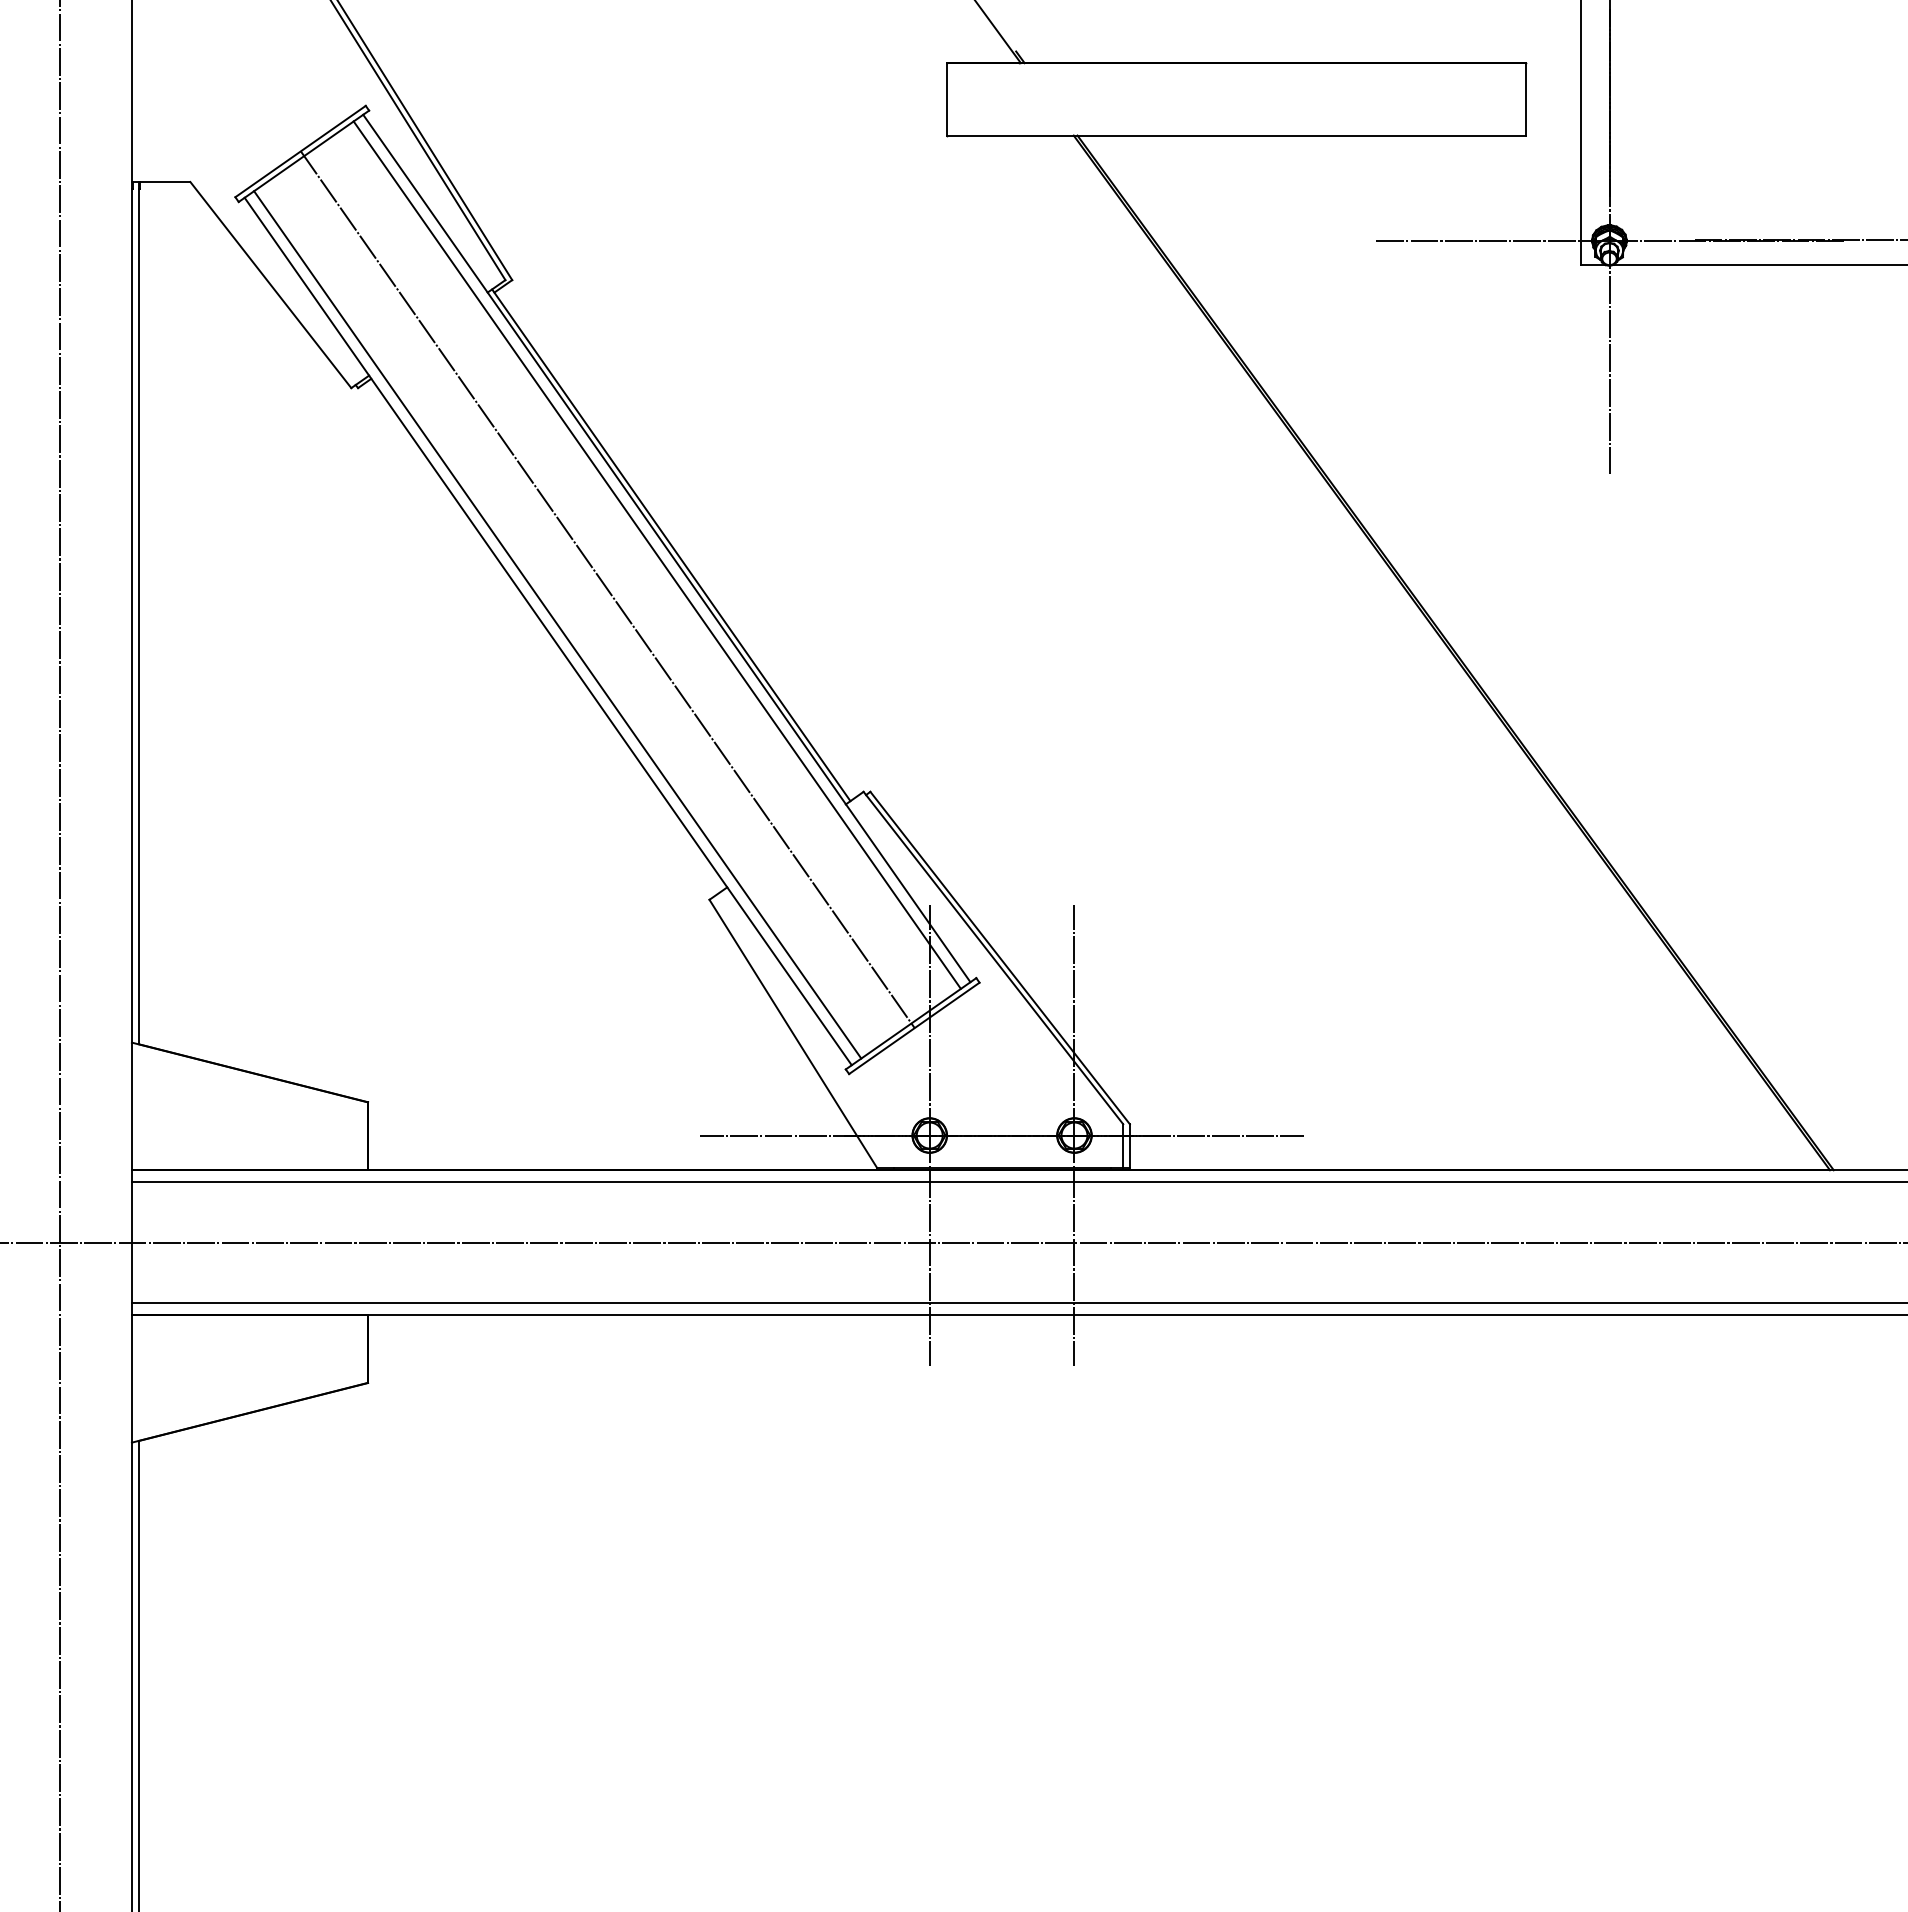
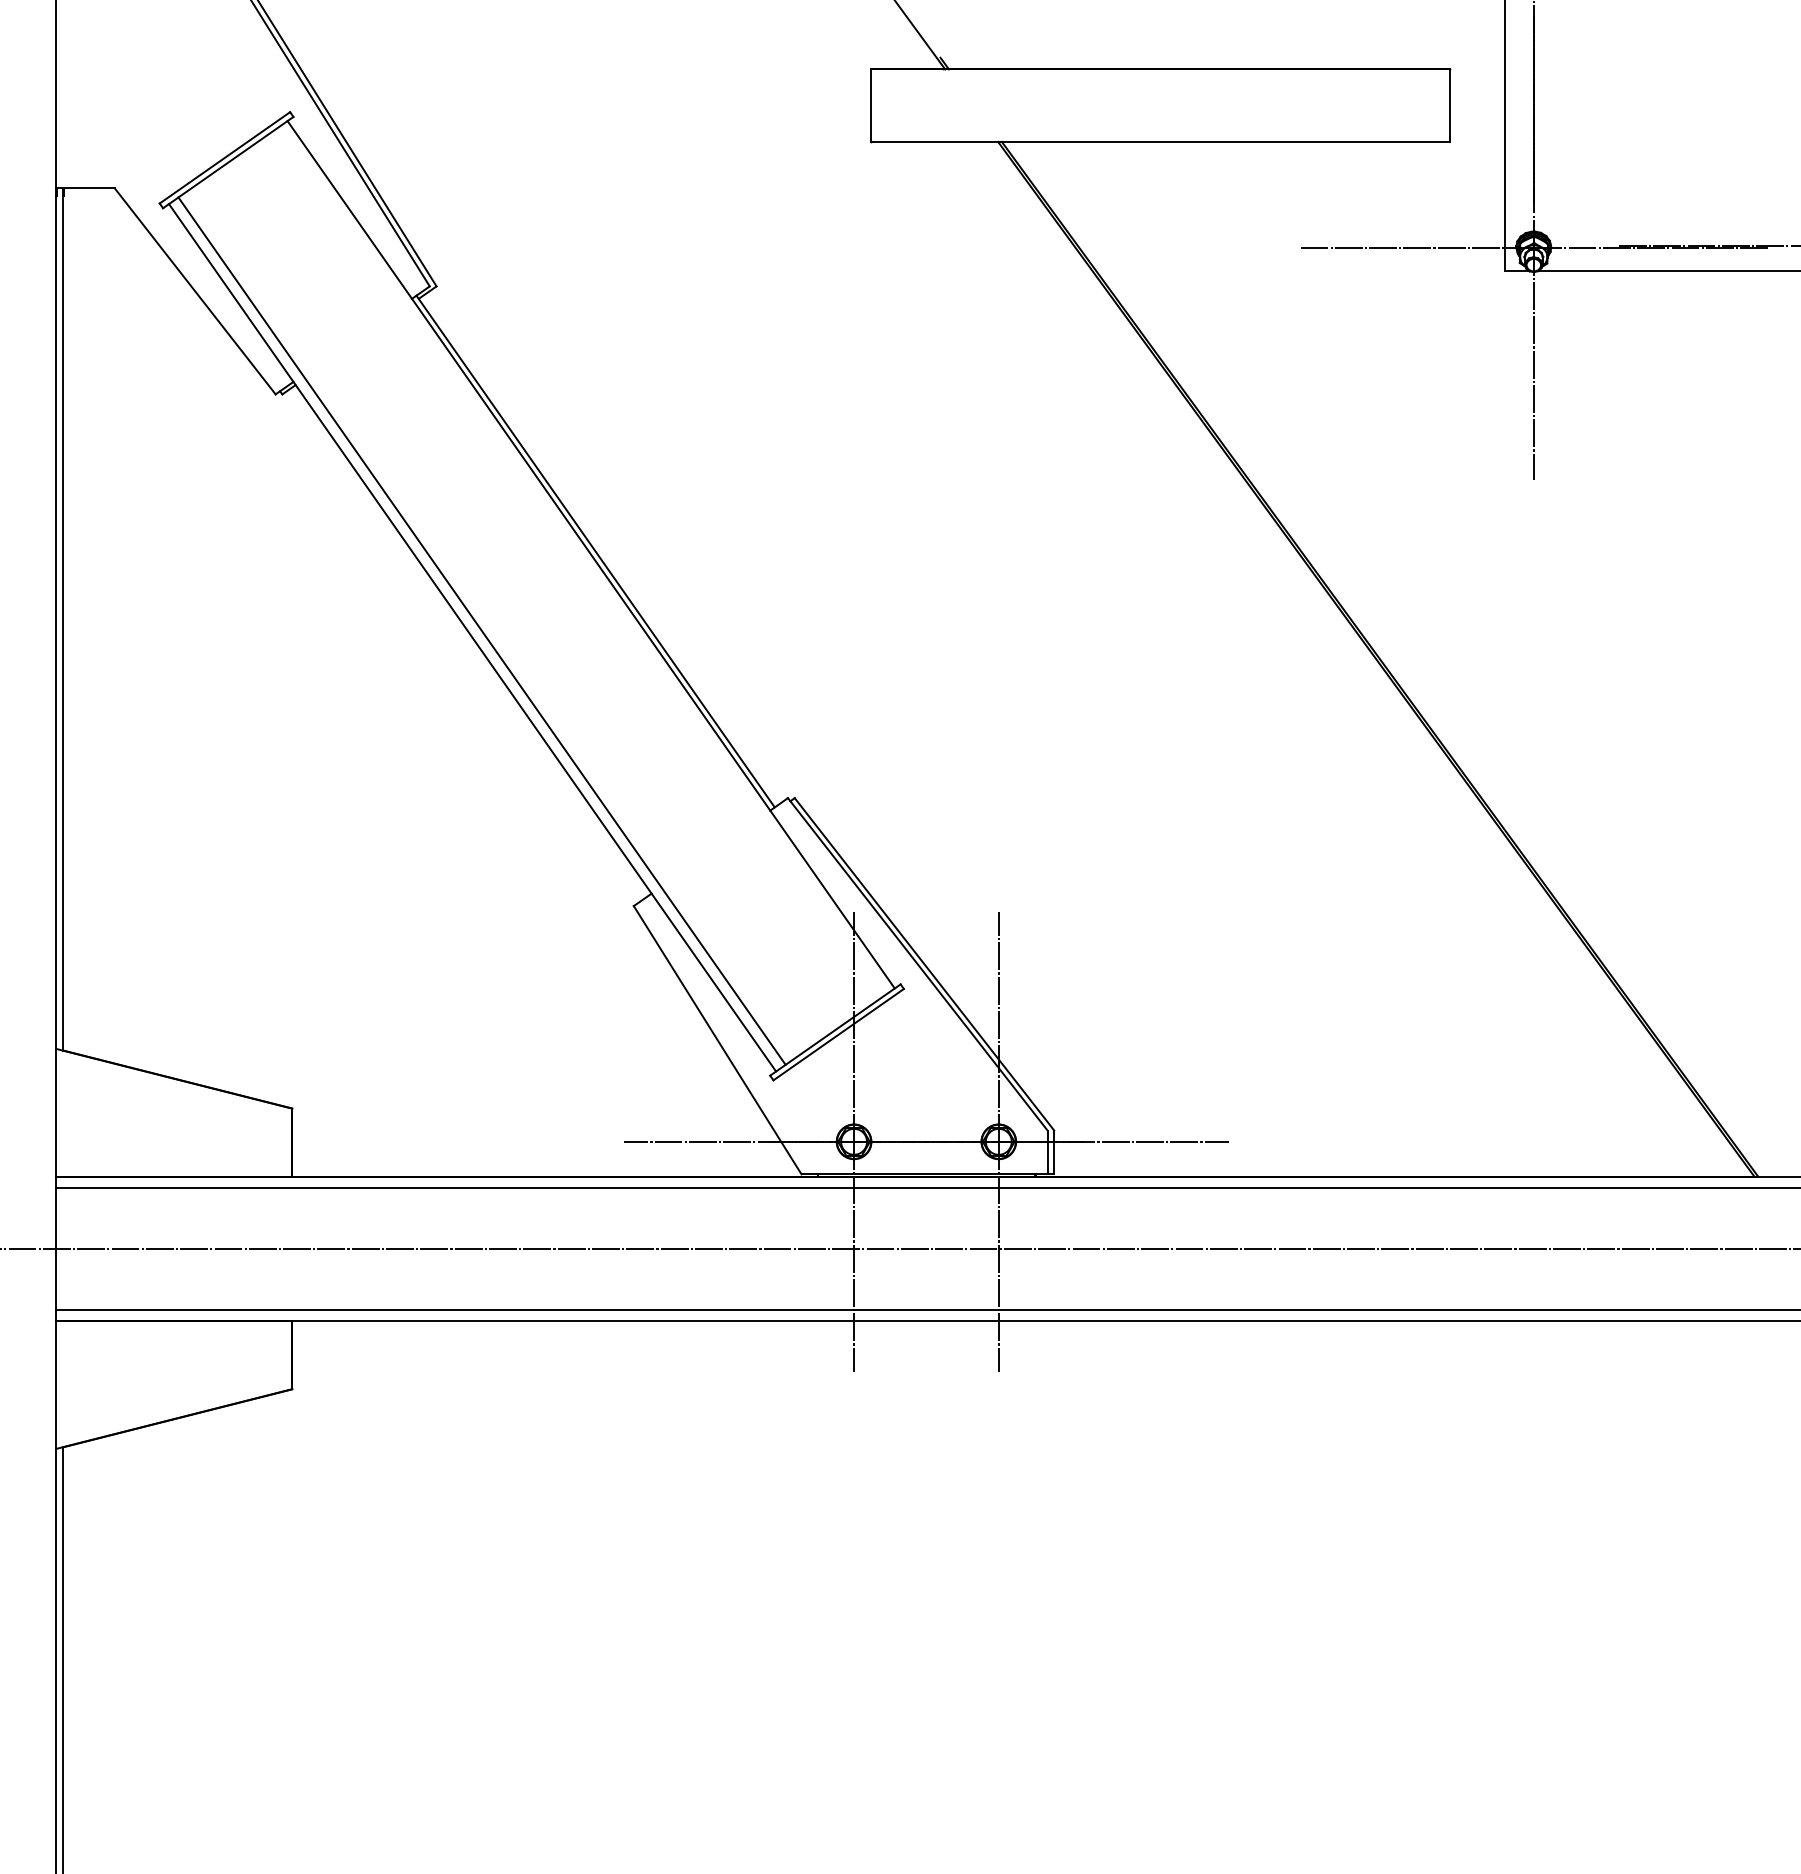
line: (656, 554) -> (580, 560), removed
line: (607, 589) -> (531, 595), removed

